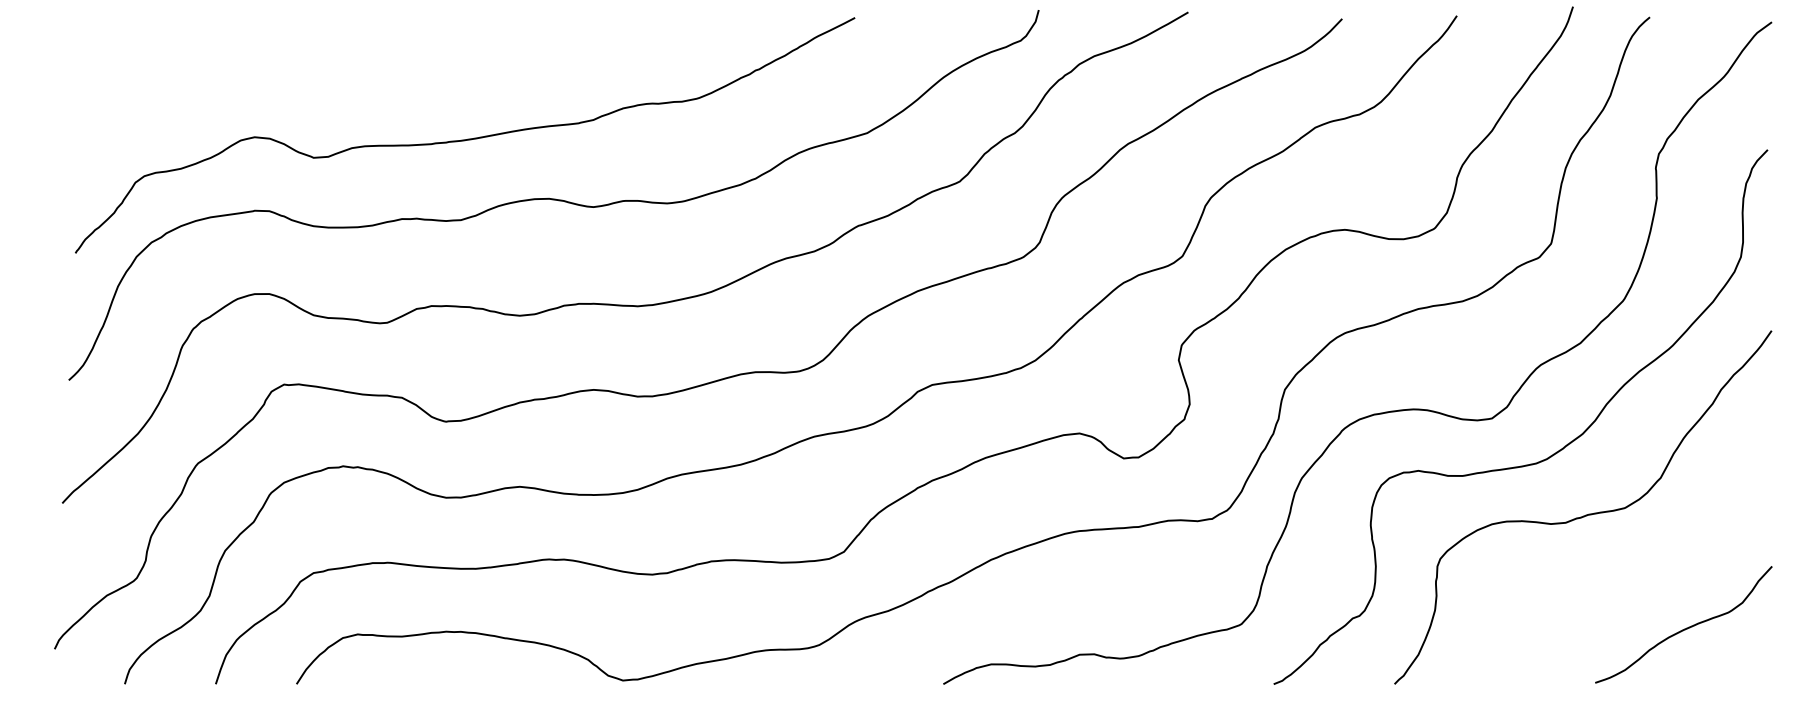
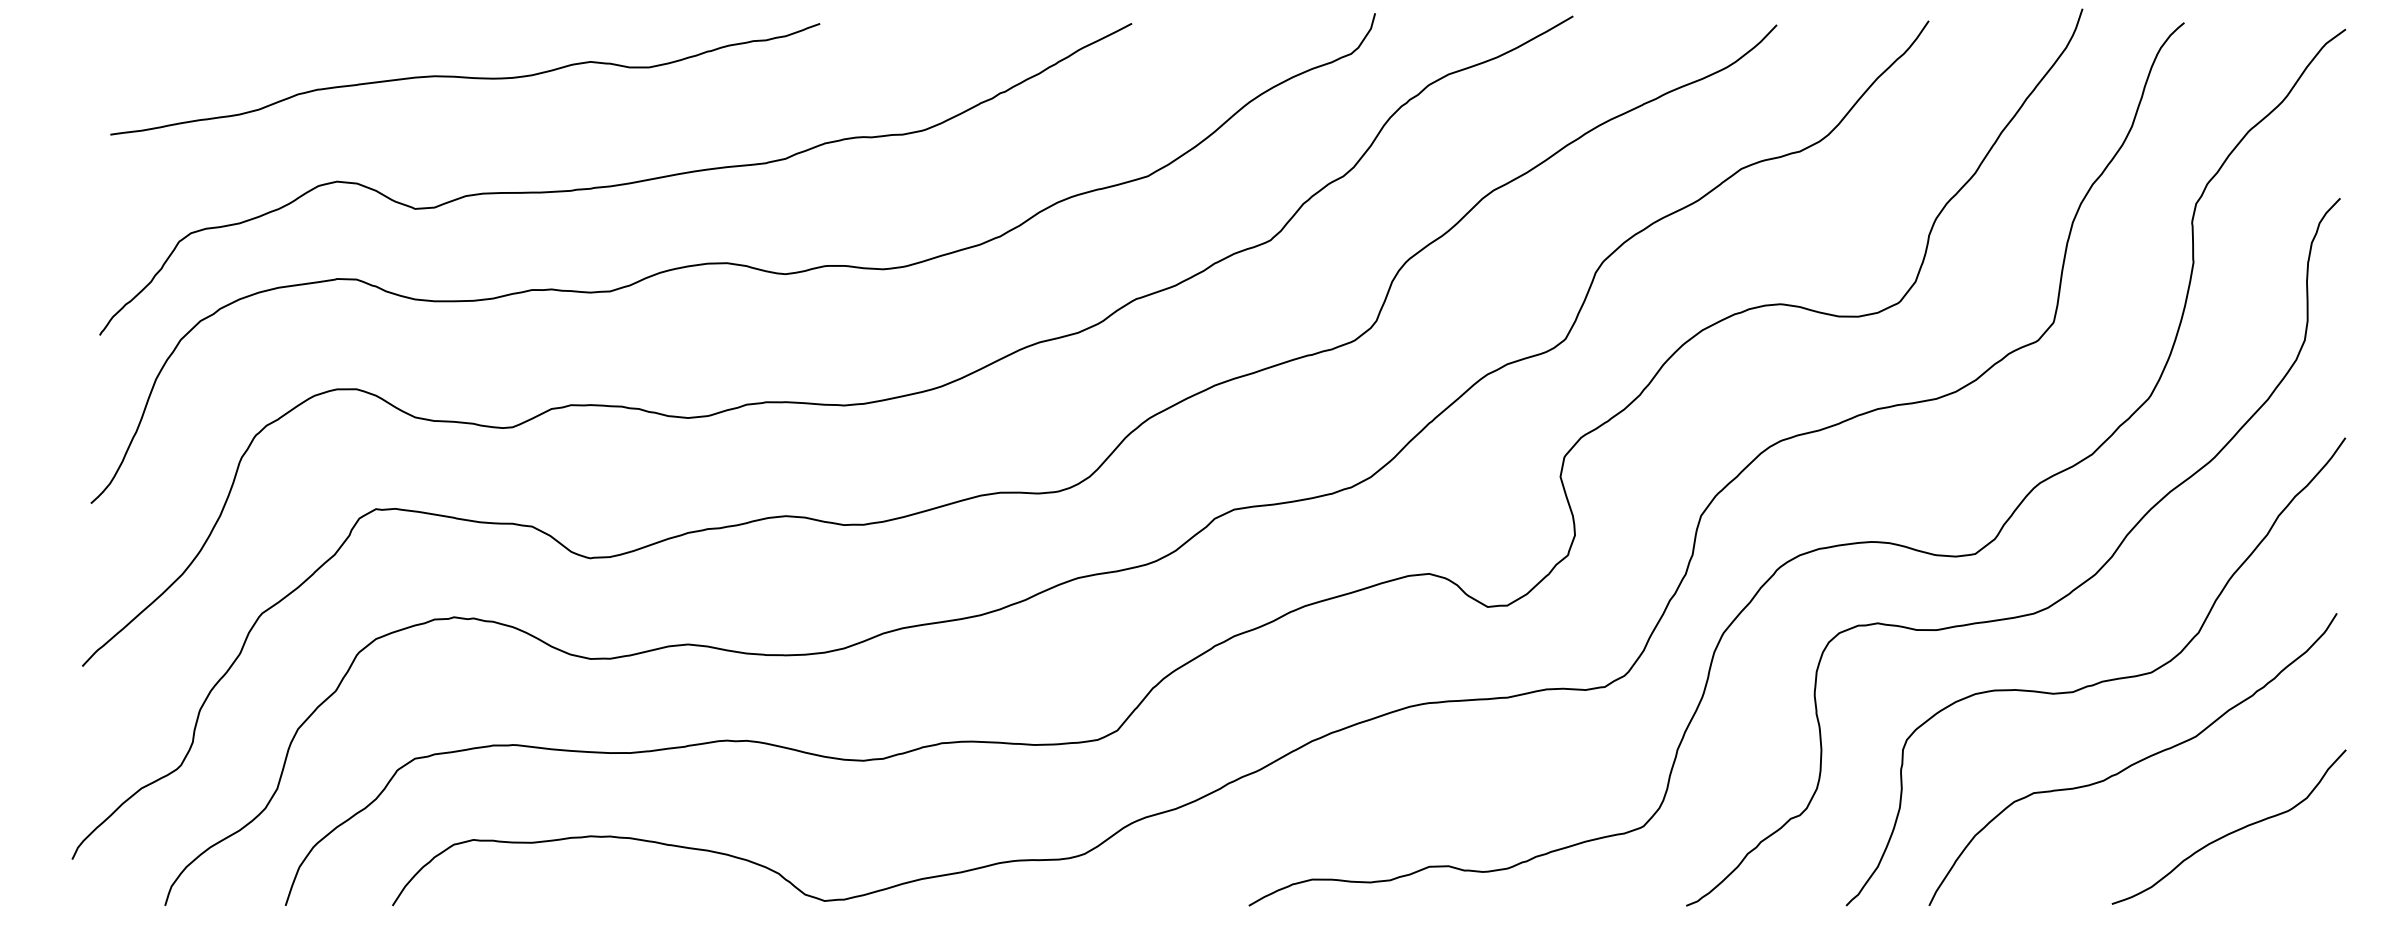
curve: (351, 59) -> (465, 78), added
curve: (1612, 575) -> (2134, 762), added

